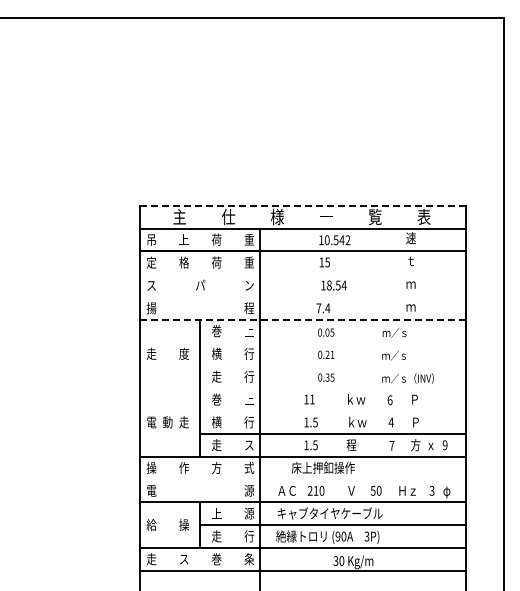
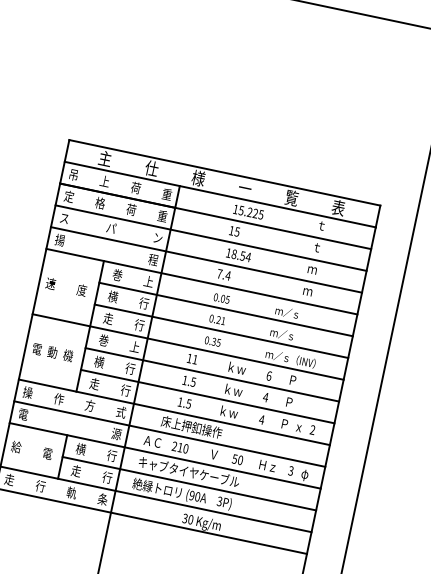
line: (302, 205) -> (224, 172), dashed -> solid
text: (410, 238) -> (321, 225), 速 -> ｔ
text: (337, 240) -> (251, 212), 10.542 -> 15.225
line: (302, 274) -> (210, 238), added
line: (302, 297) -> (206, 260), added
line: (302, 319) -> (201, 281), dashed -> solid
line: (332, 342) -> (225, 309), added
text: (151, 353) -> (50, 283), 走 -> 速
line: (332, 365) -> (221, 331), added
line: (302, 388) -> (187, 347), added
line: (332, 411) -> (211, 375), added
text: (183, 422) -> (67, 355), 走 -> 機
text: (249, 445) -> (125, 390), ス -> 行
text: (356, 445) -> (228, 412), 程 -> ｋｗ
text: (391, 445) -> (261, 419), 7 -> 4
text: (415, 445) -> (284, 424), 方 -> Ｐ
text: (444, 445) -> (312, 430), 9 -> 2
line: (302, 479) -> (169, 434), added
text: (216, 513) -> (80, 449), 上 -> 横
text: (249, 513) -> (112, 455), 源 -> 行
text: (183, 524) -> (47, 453), 操 -> 電
text: (183, 559) -> (39, 486), ス -> 行
text: (216, 559) -> (71, 493), 巻 -> 軌

